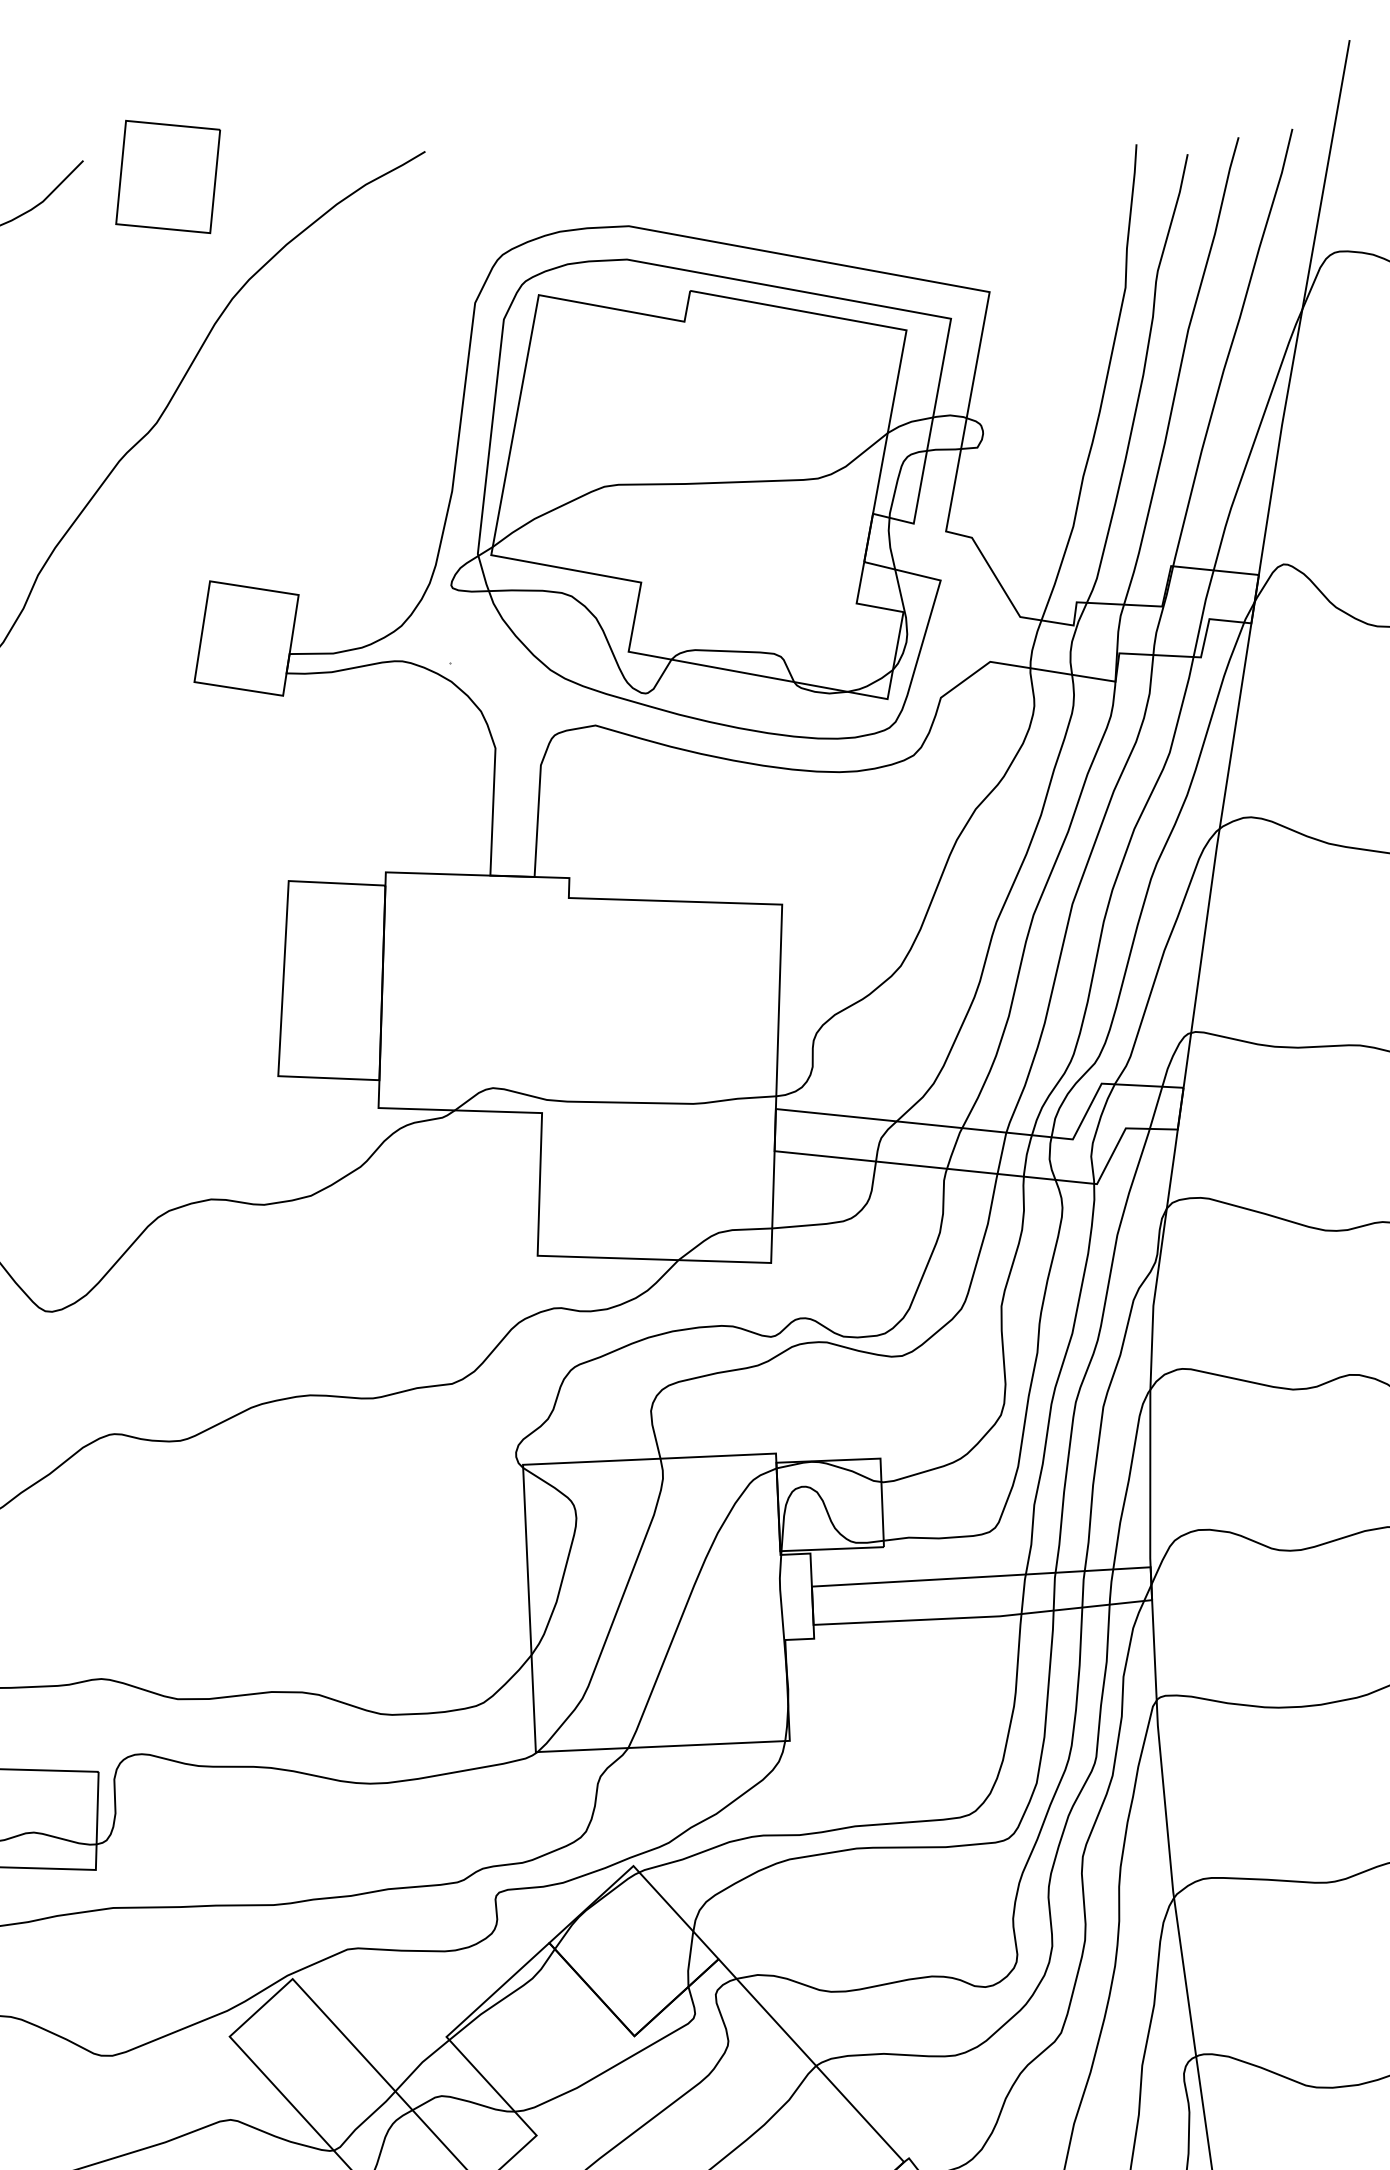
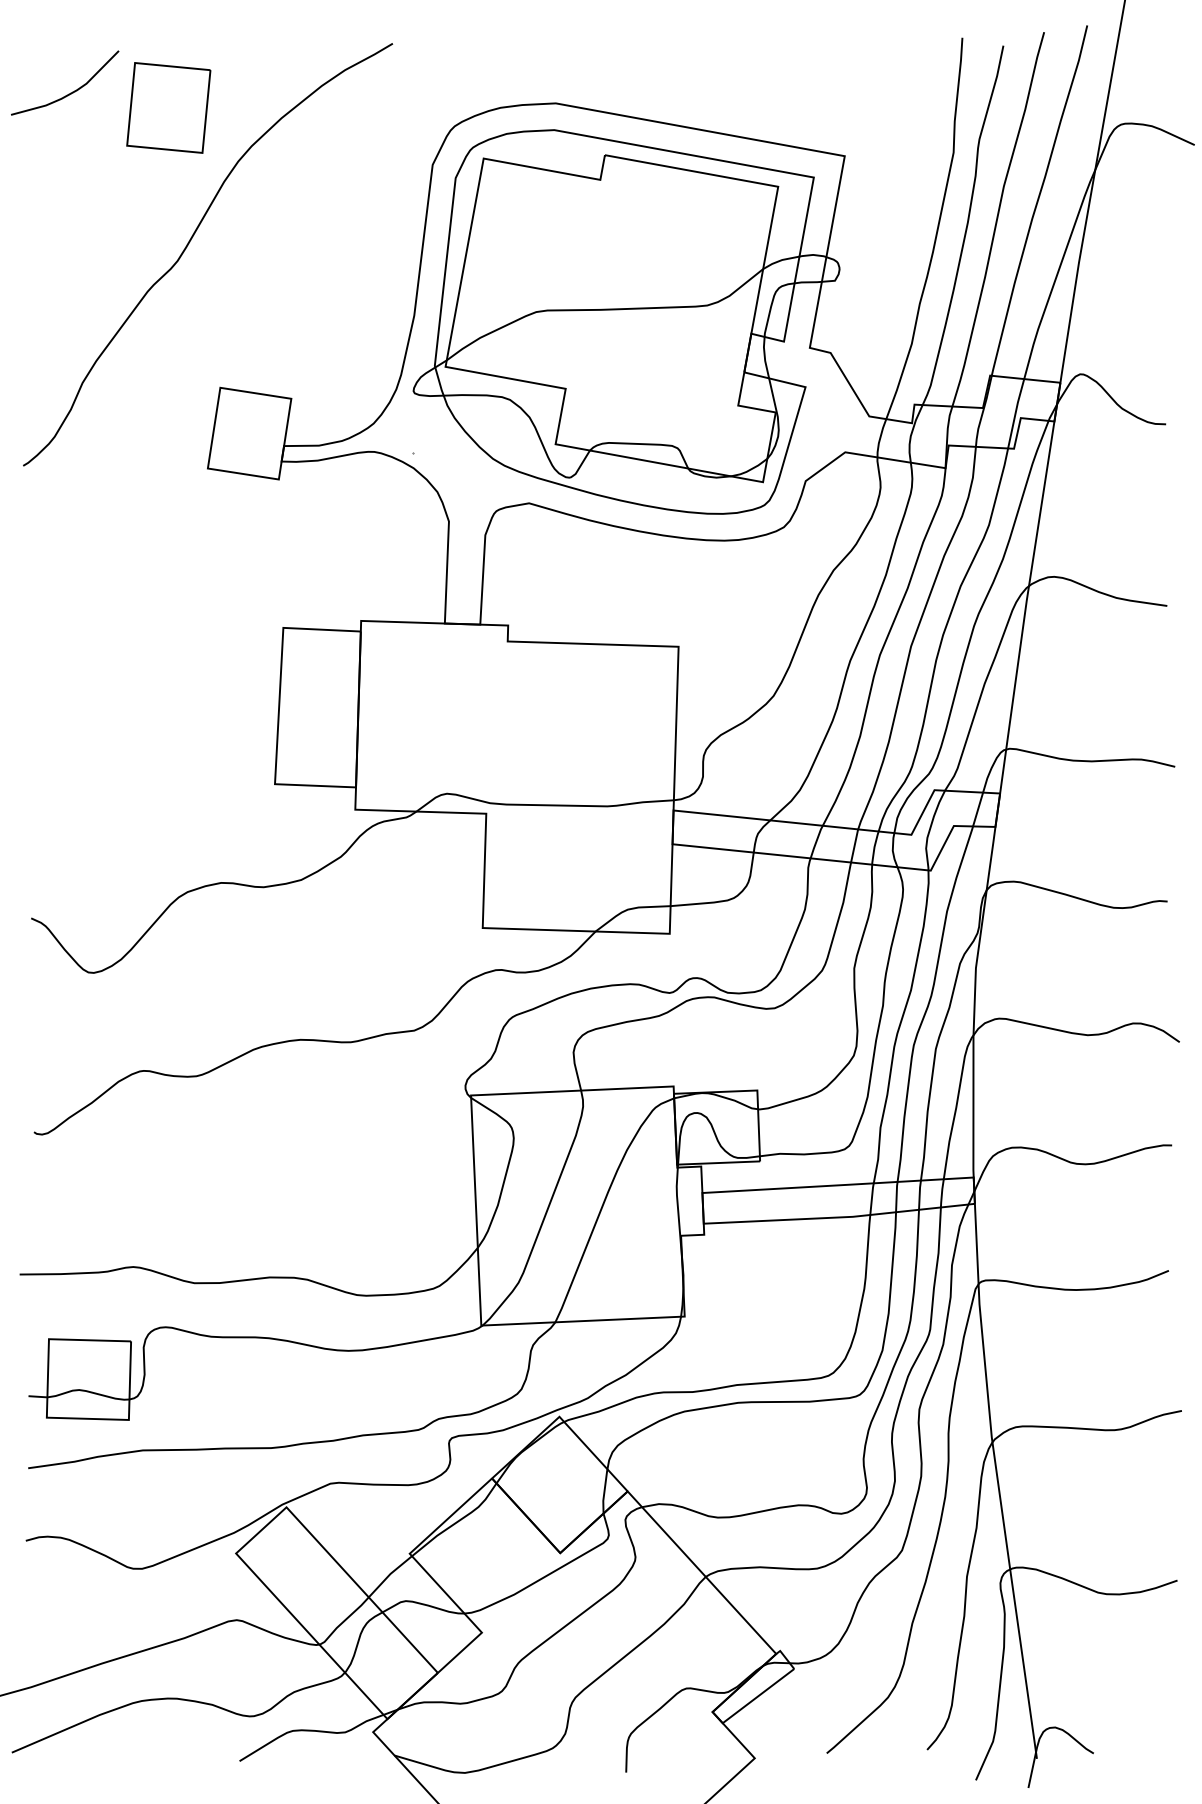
part: (167, 176) -> (168, 107), moved

